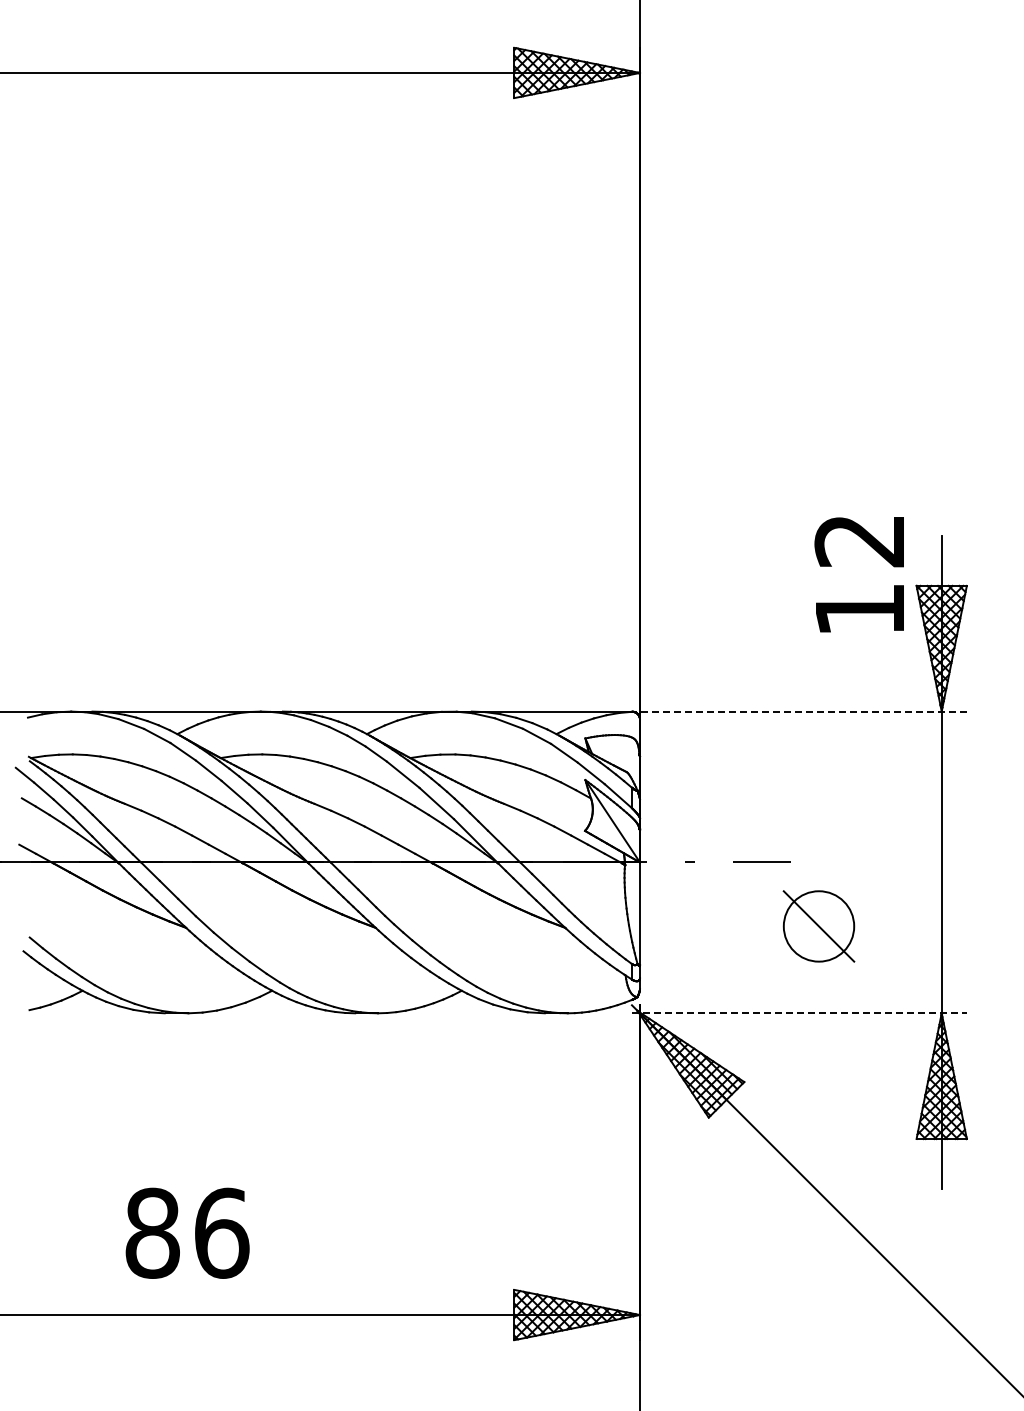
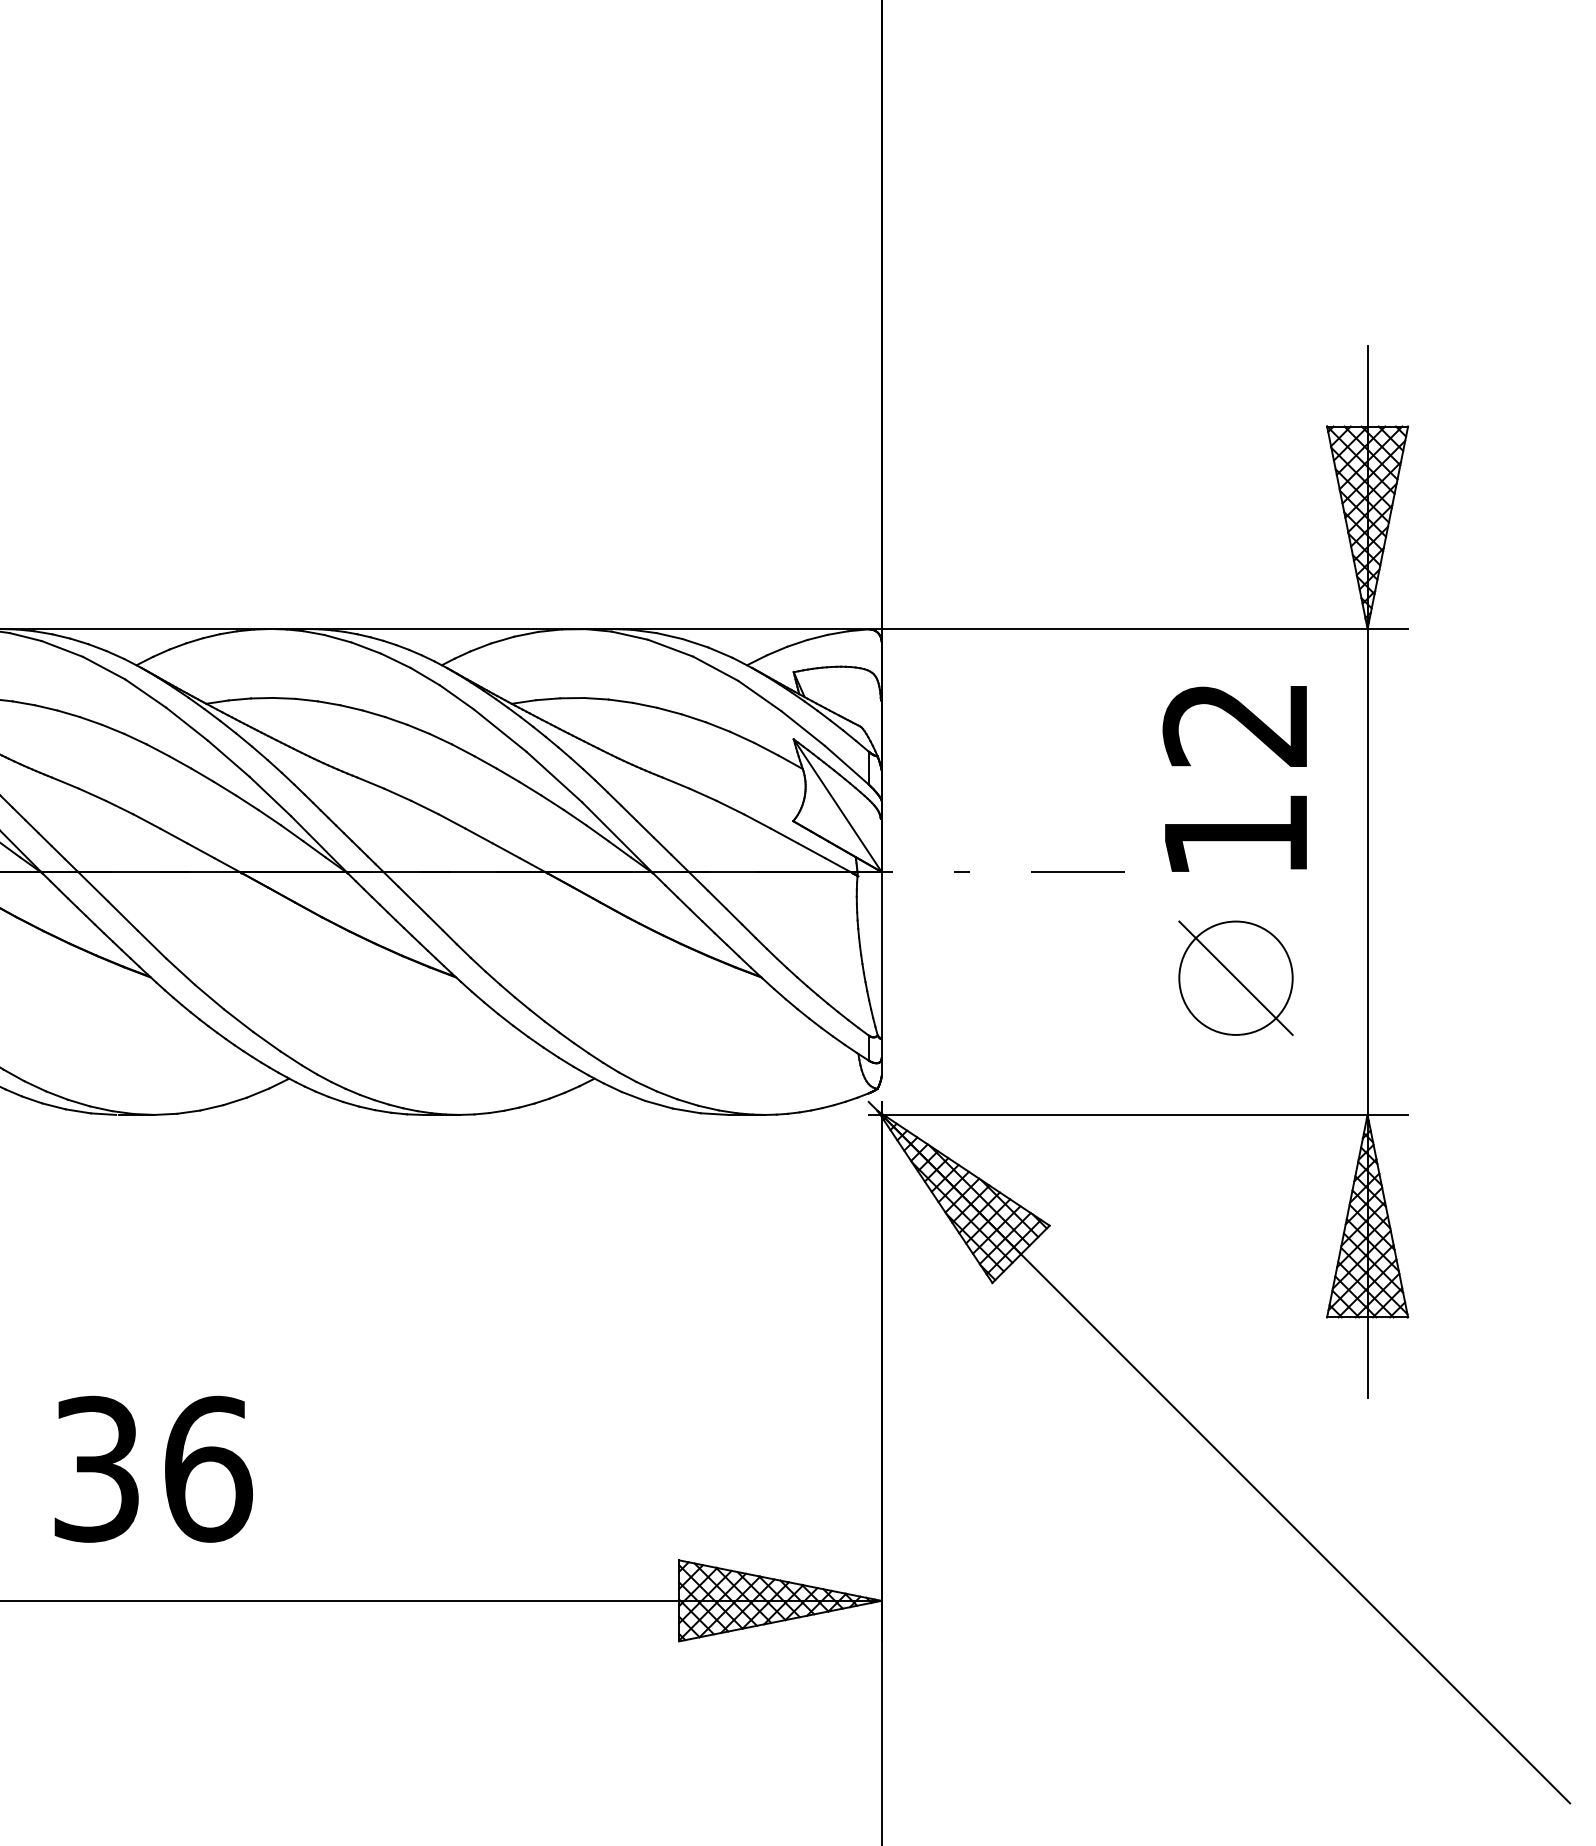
text: (858, 574) -> (1233, 778), moved
line: (798, 711) -> (1136, 628), dashed -> solid
part: (818, 926) -> (1235, 978), moved
line: (799, 1013) -> (1138, 1115), dashed -> solid
text: (152, 1232) -> (96, 1467), 86 -> 36

